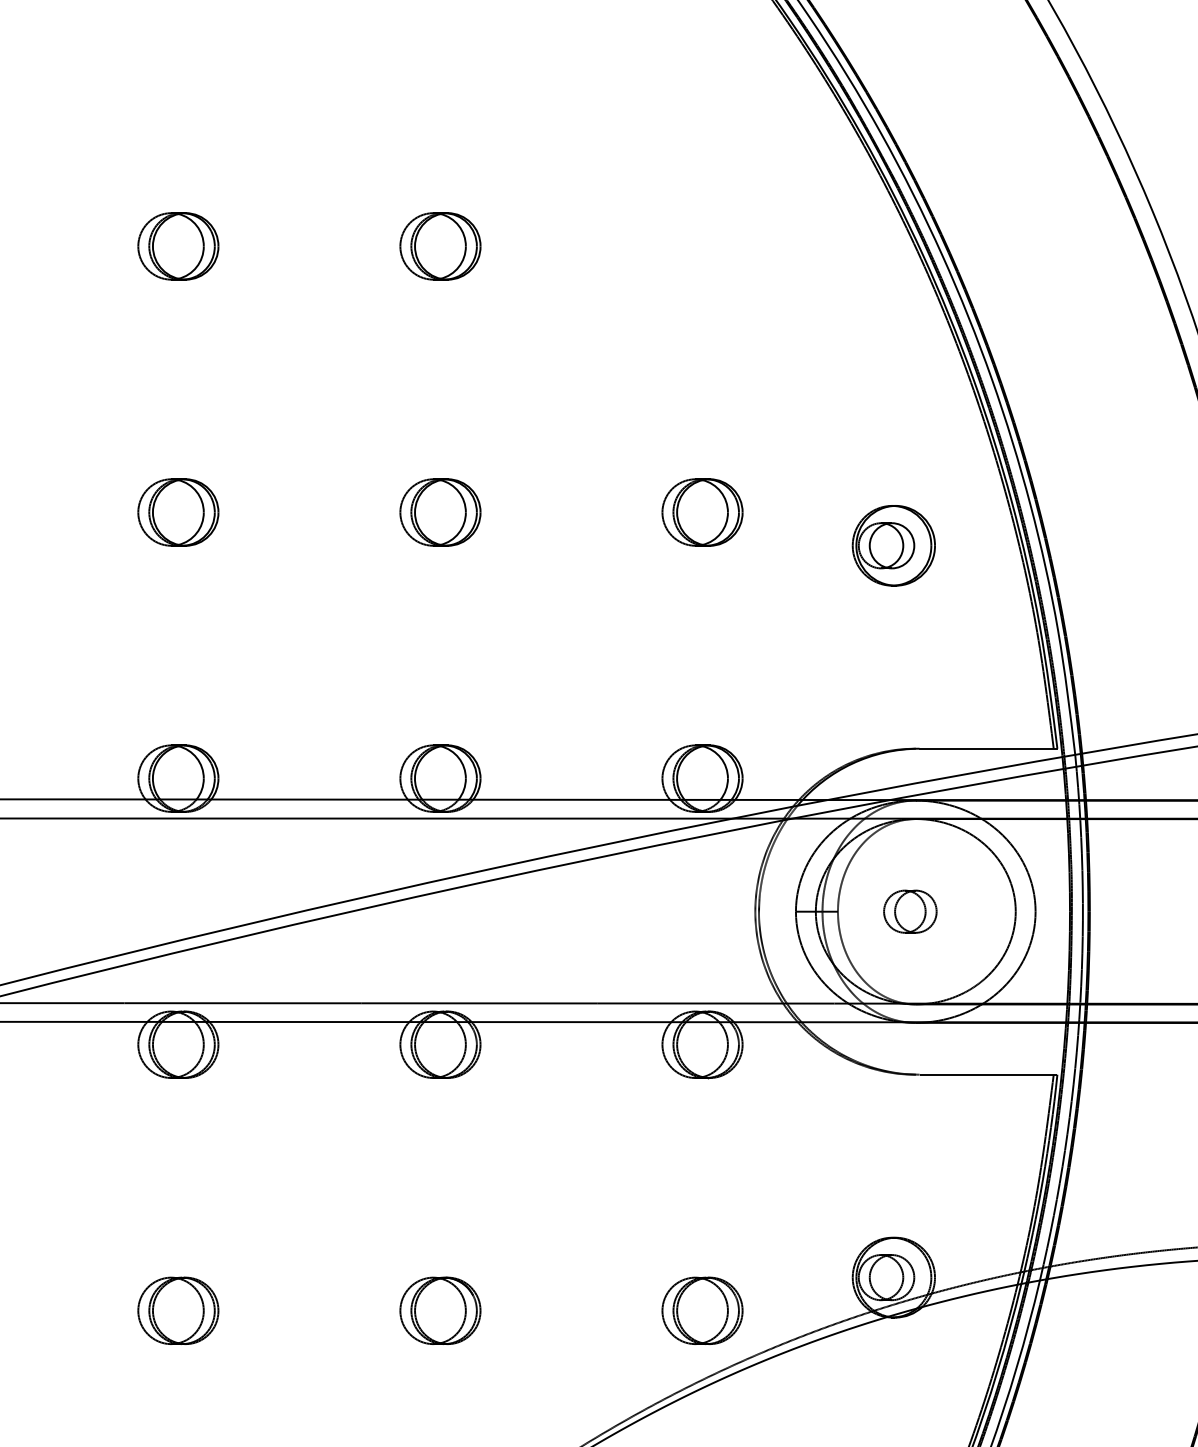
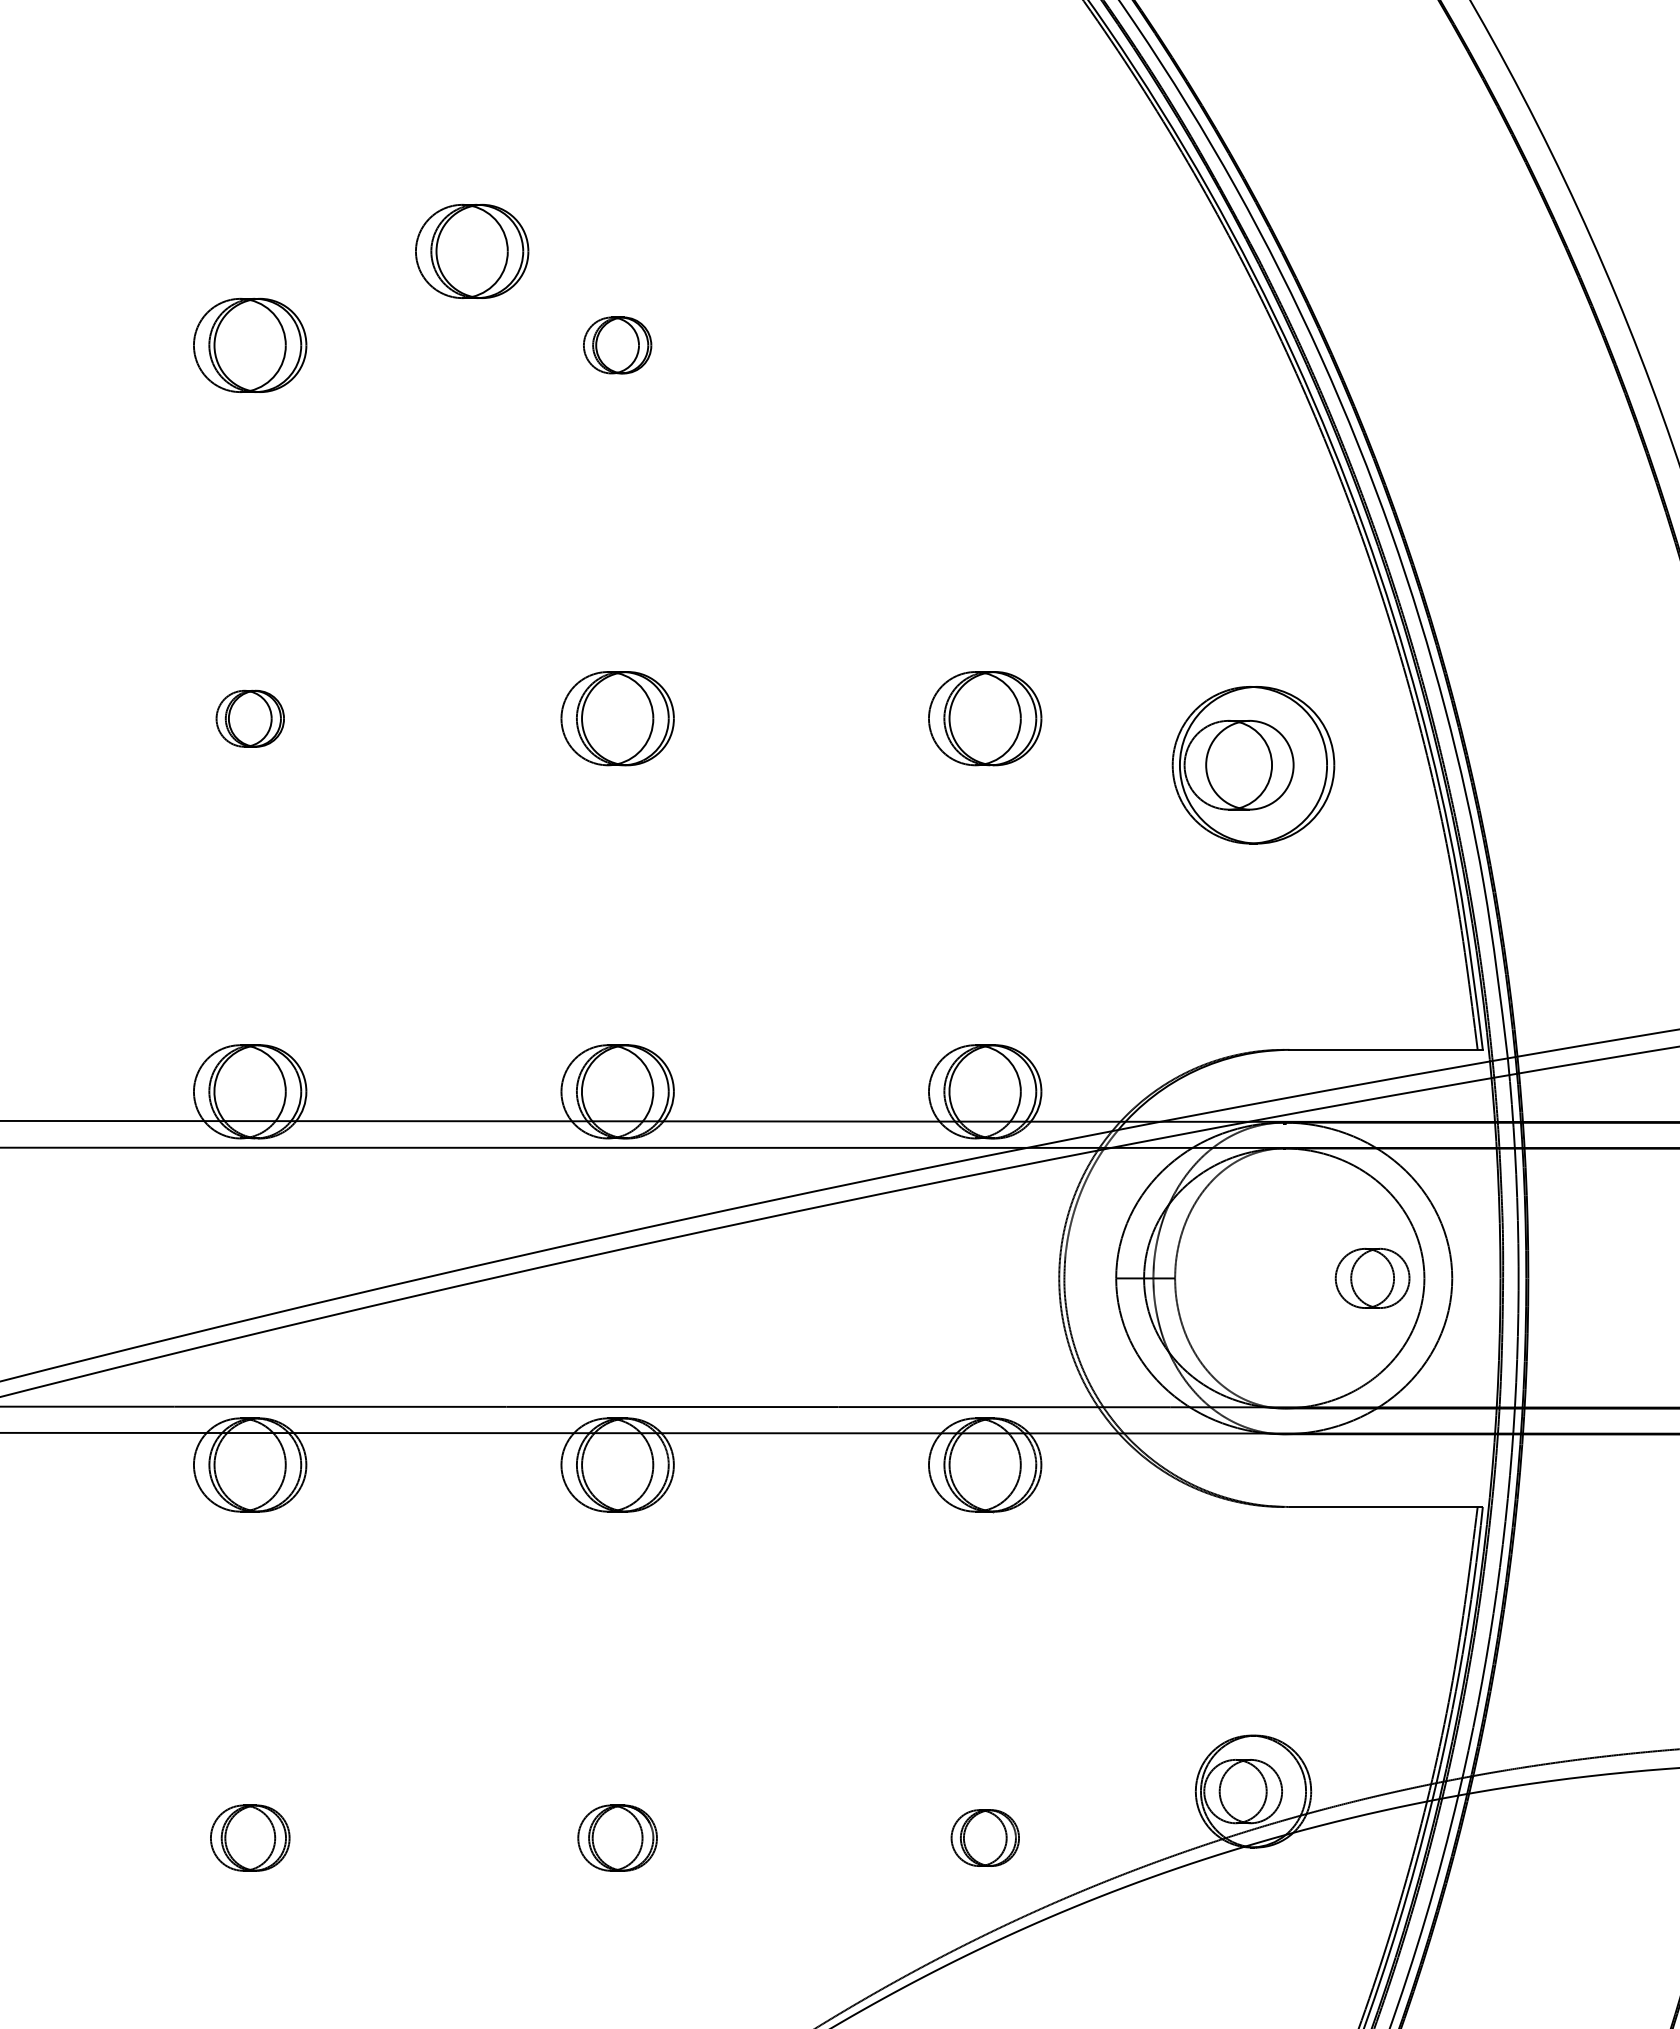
part: (336, 178) -> (472, 250), added
part: (440, 246) -> (617, 345), size x0.6
part: (178, 512) -> (250, 718), size x0.6
part: (893, 545) -> (1253, 765), size x1.4
part: (910, 911) -> (1372, 1278), moved
part: (178, 1310) -> (250, 1837), size x0.7
part: (440, 1310) -> (617, 1837), size x0.7
part: (702, 1310) -> (985, 1837), size x0.6

